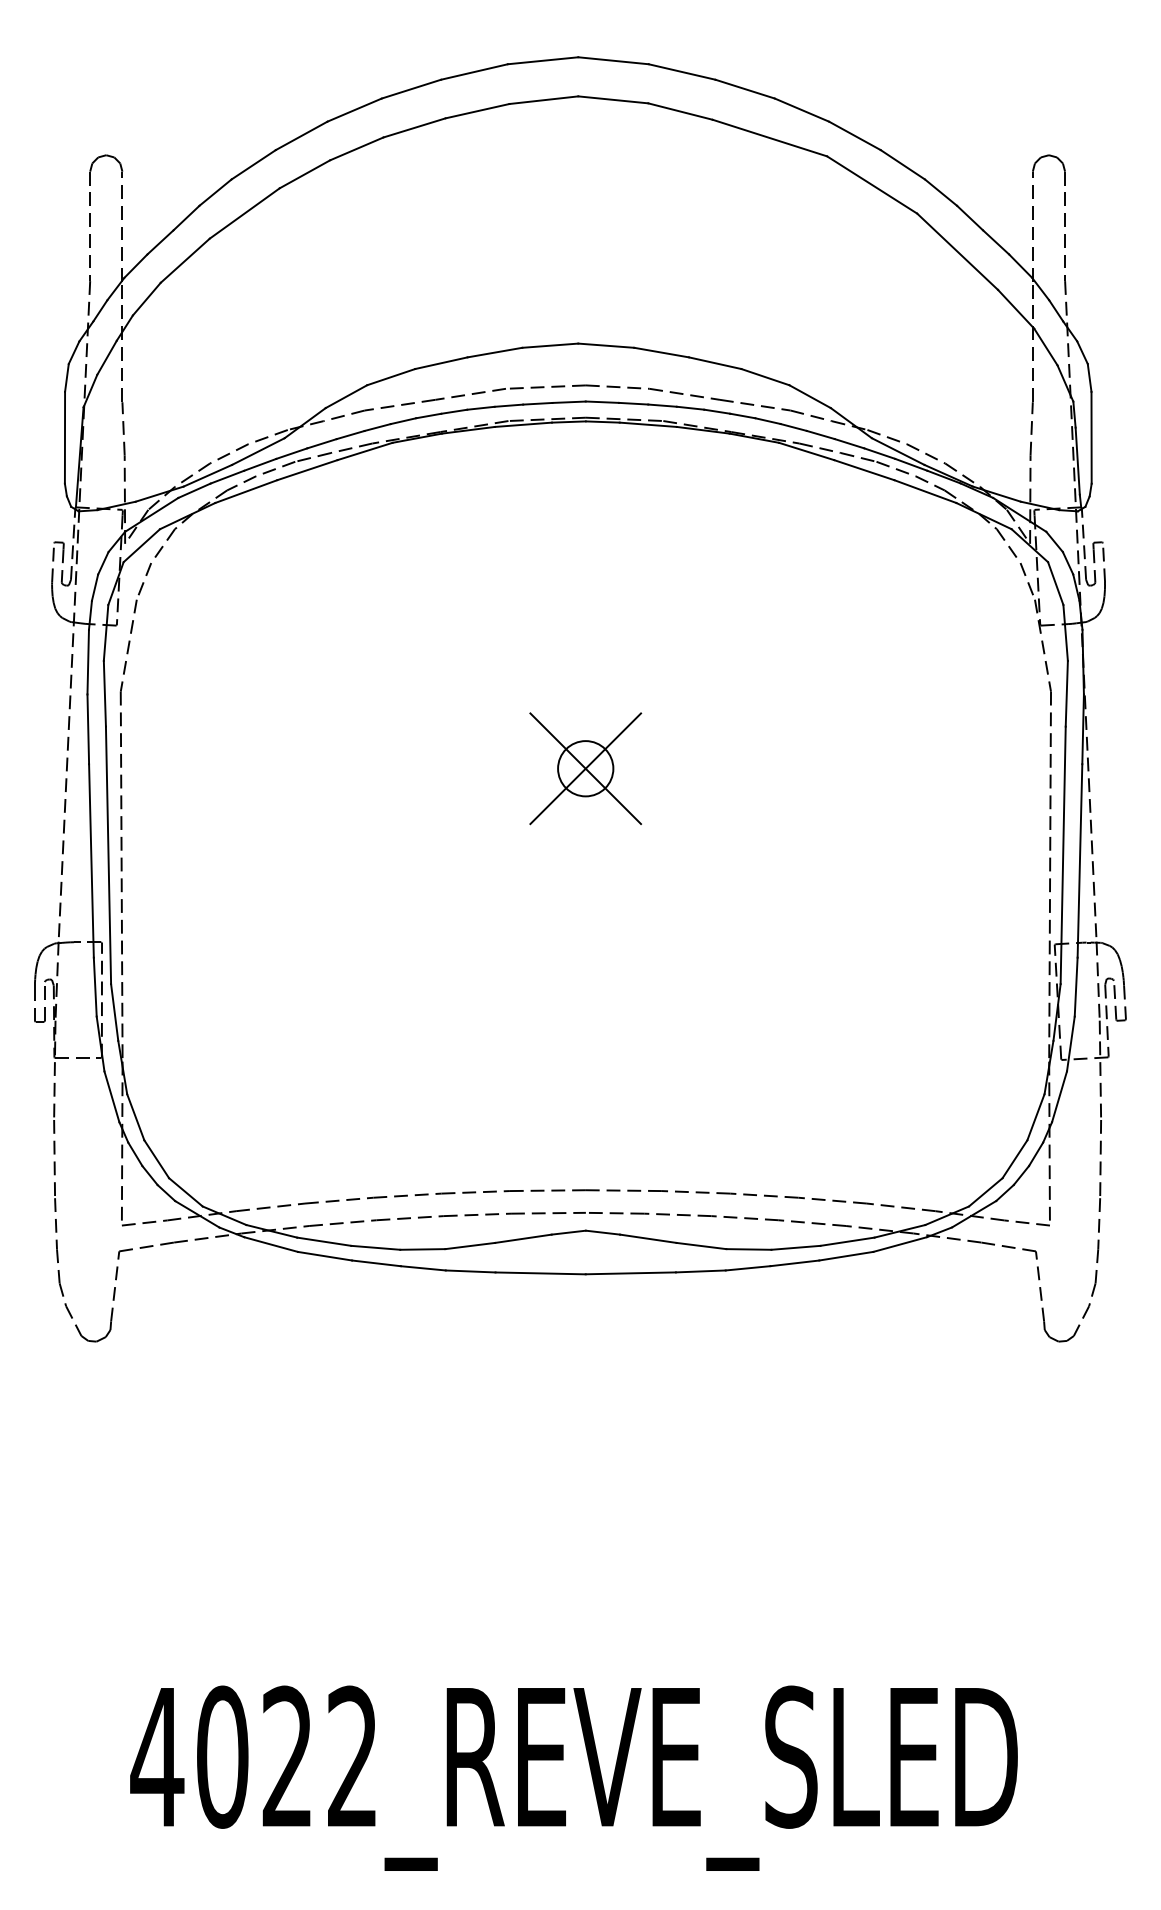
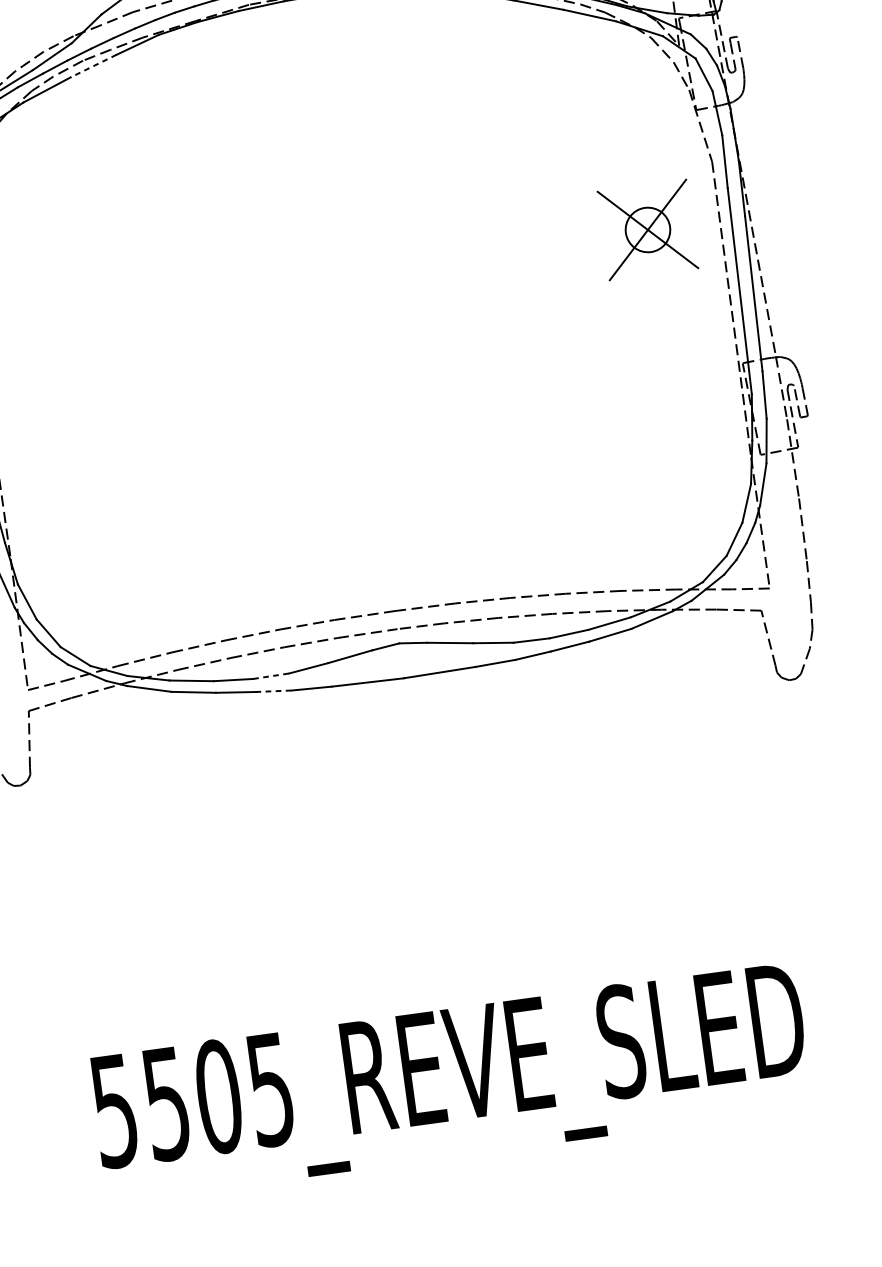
line: (307, 470) -> (93, 66), solid -> dashed
part: (585, 768) -> (647, 229), moved
line: (422, 1249) -> (270, 676), solid -> dashed
line: (423, 1268) -> (273, 691), solid -> dashed
text: (253, 1756) -> (191, 1099), 4022_REVE_SLED -> 5505_REVE_SLED

